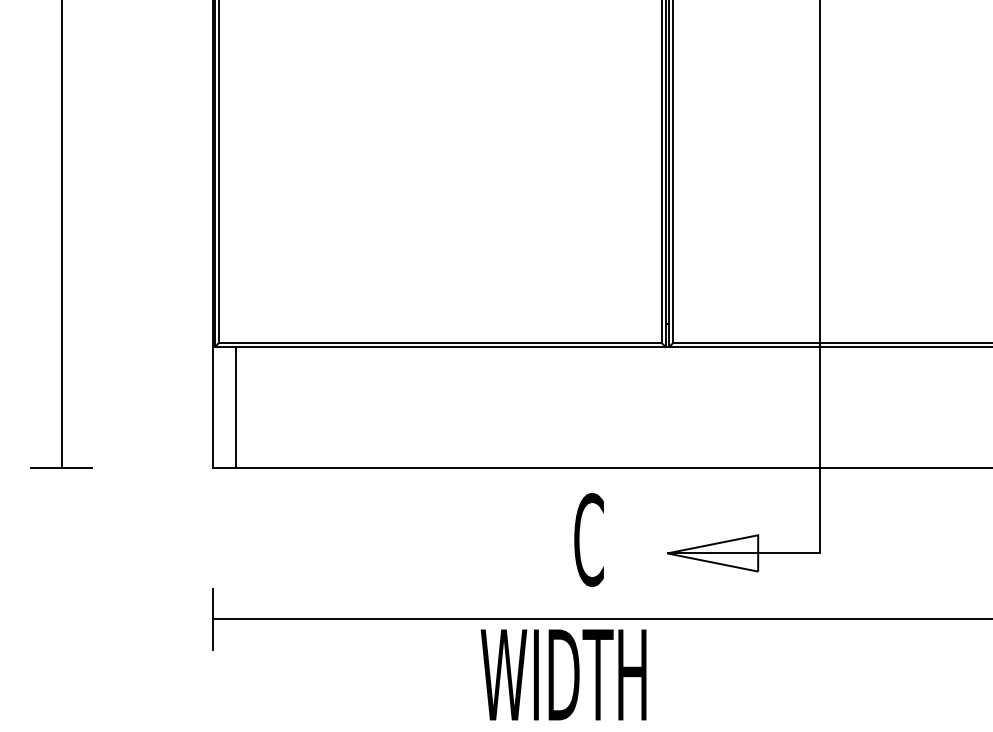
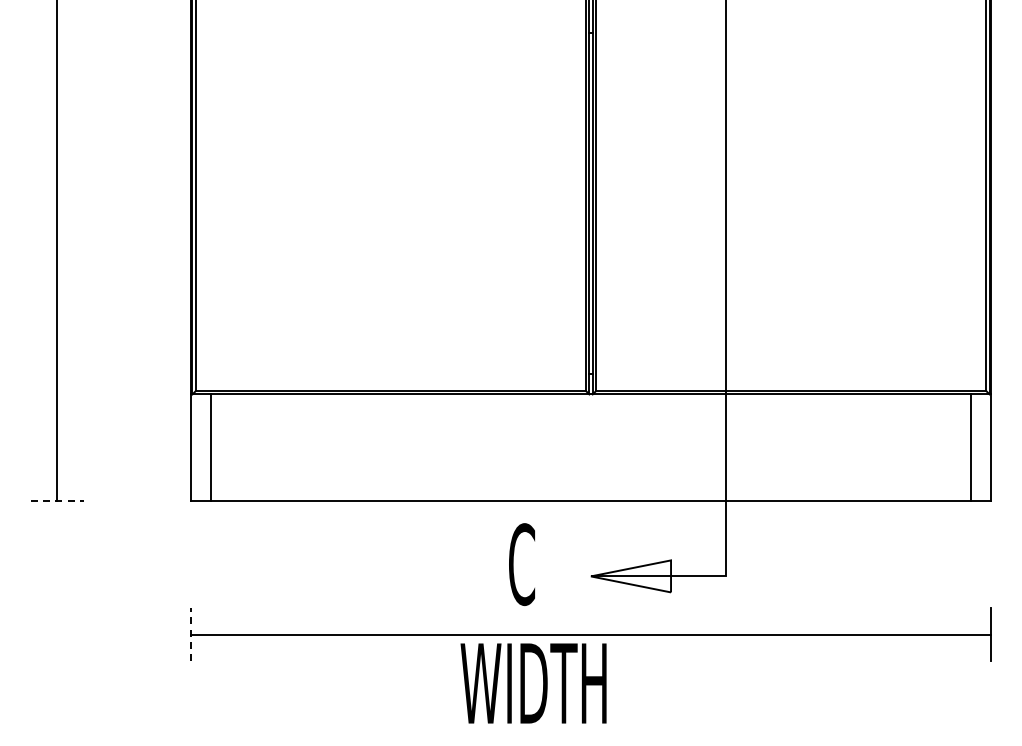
line: (61, 468) -> (57, 501), solid -> dashed
line: (212, 619) -> (190, 634), solid -> dashed
text: (563, 674) -> (533, 683), moved

